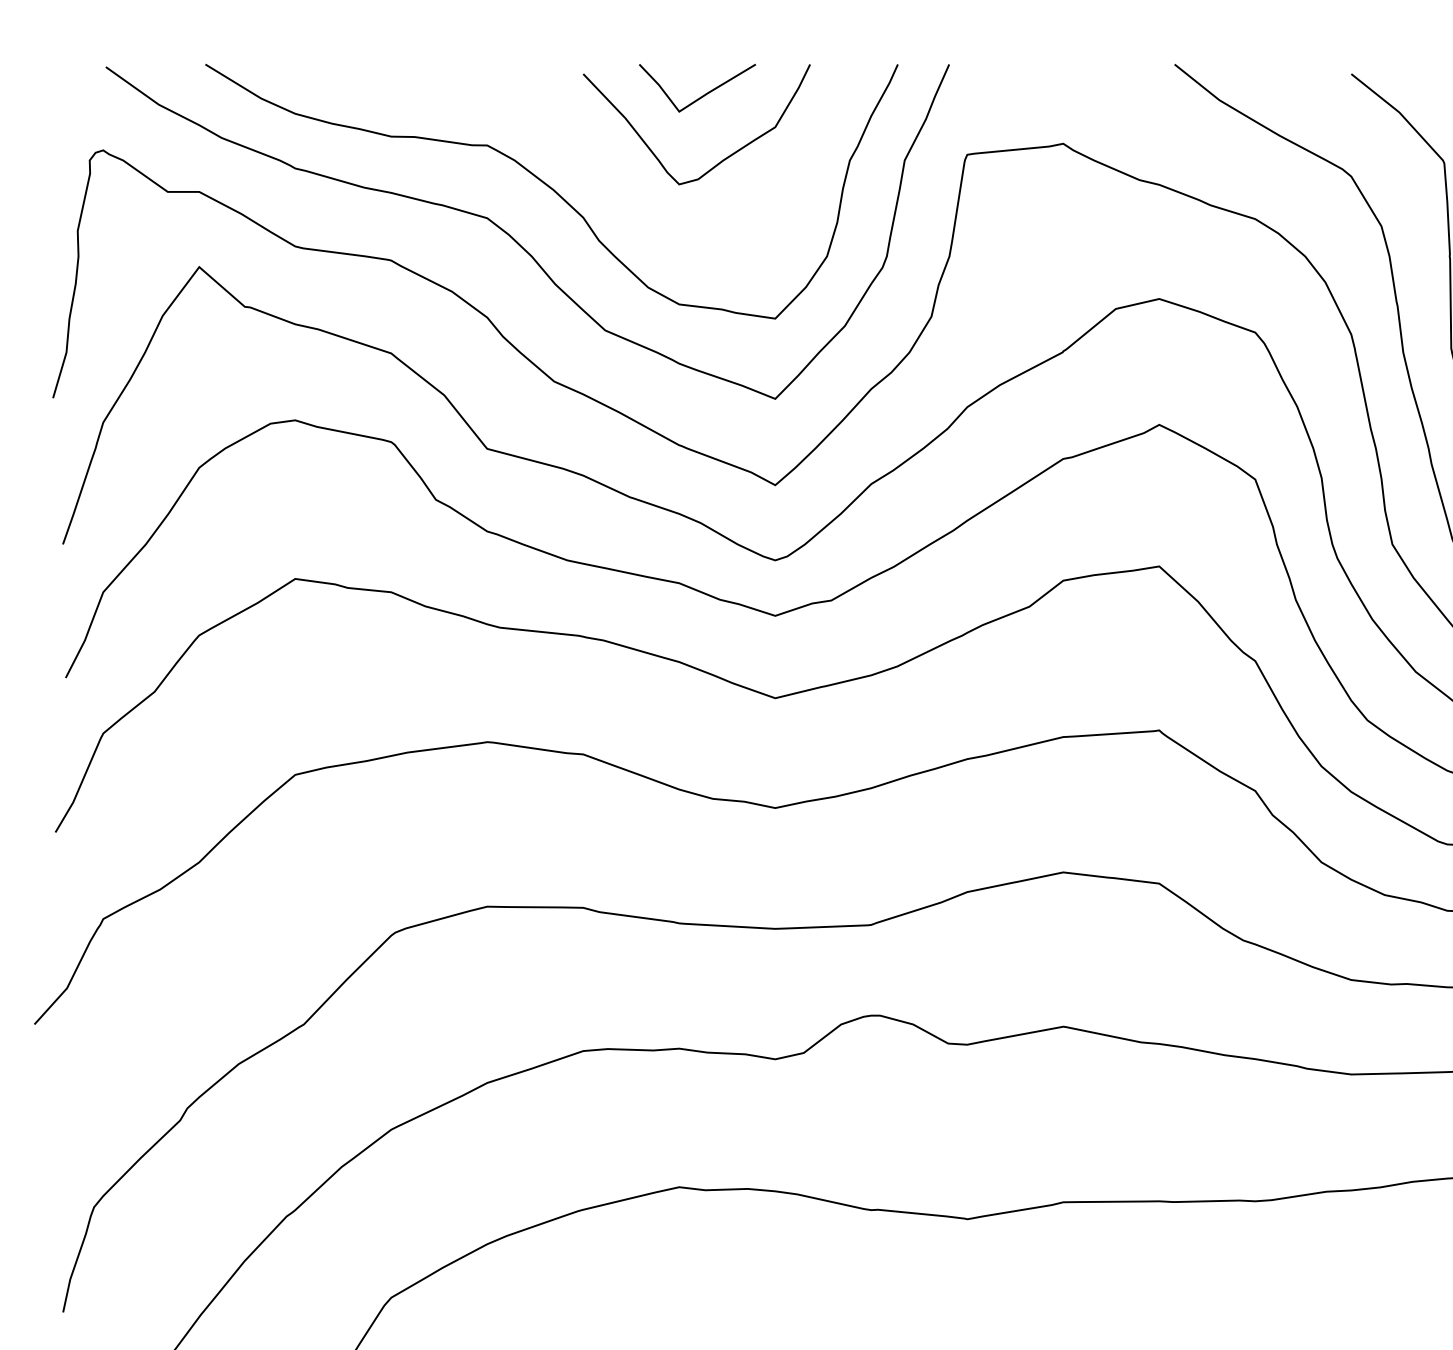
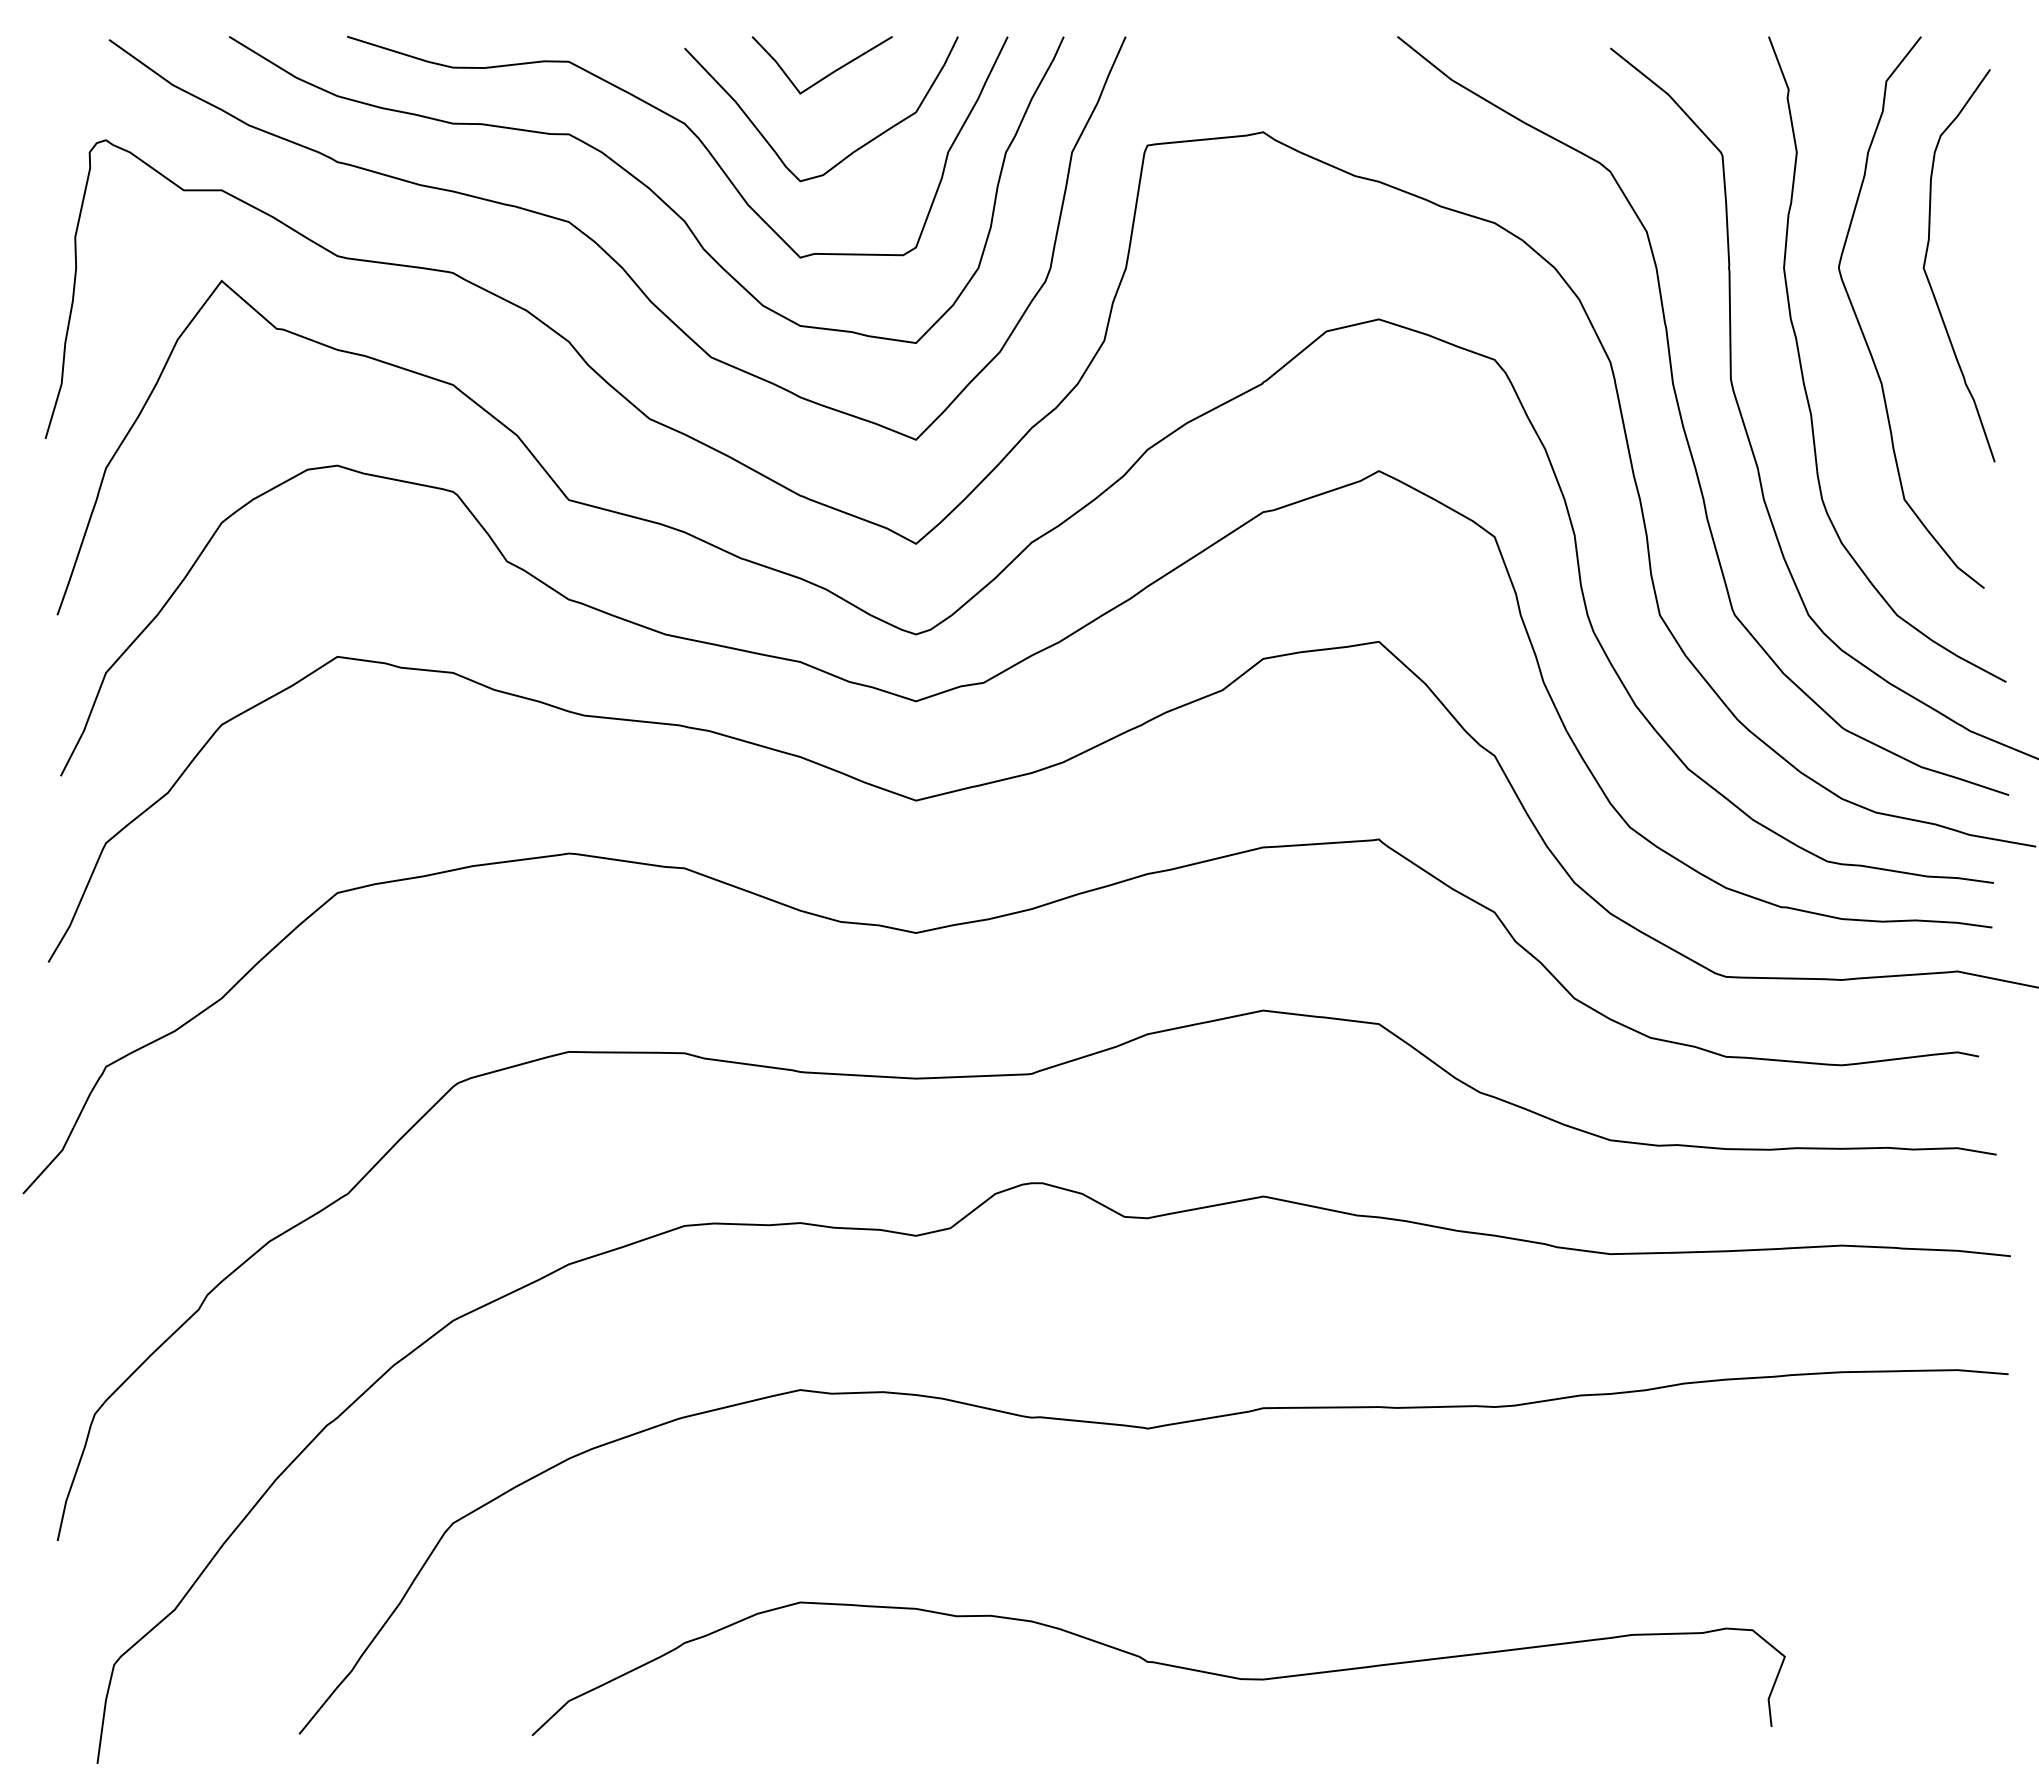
curve: (589, 143) -> (691, 132), added

